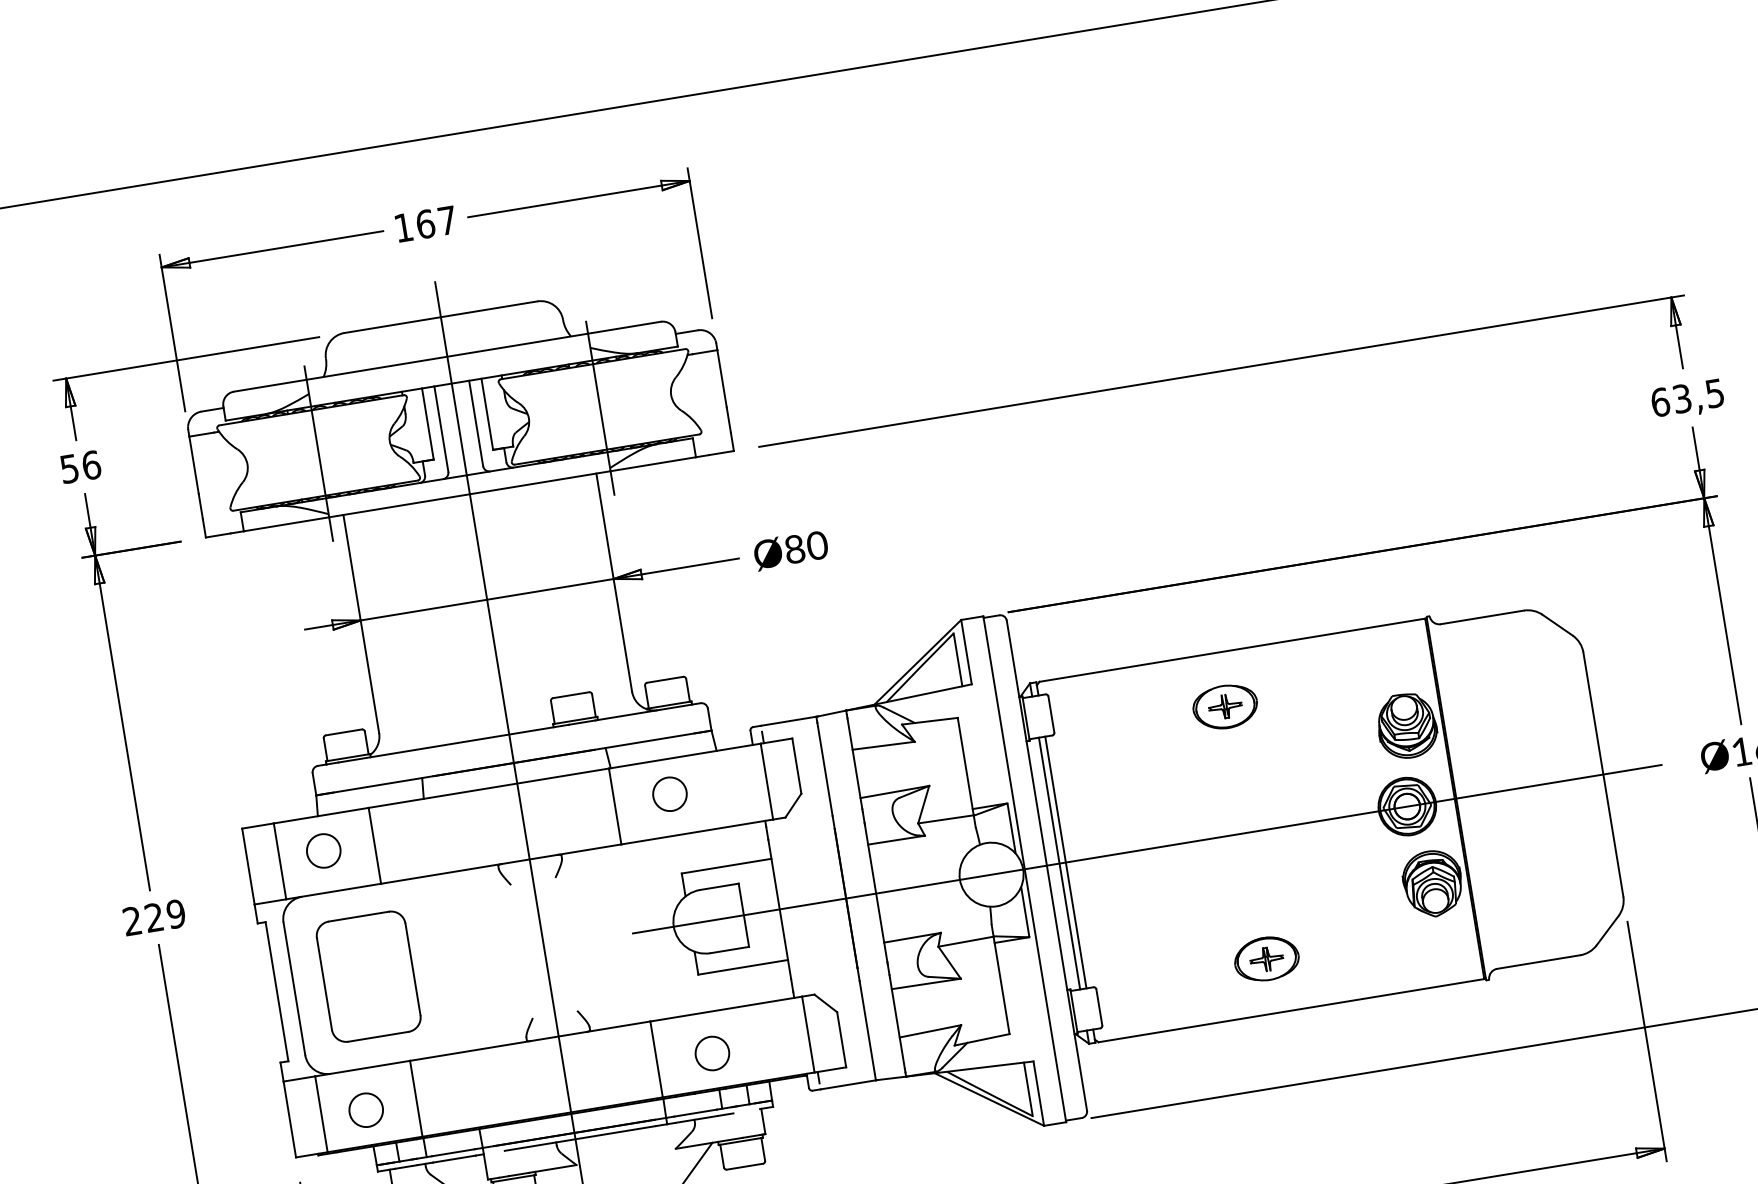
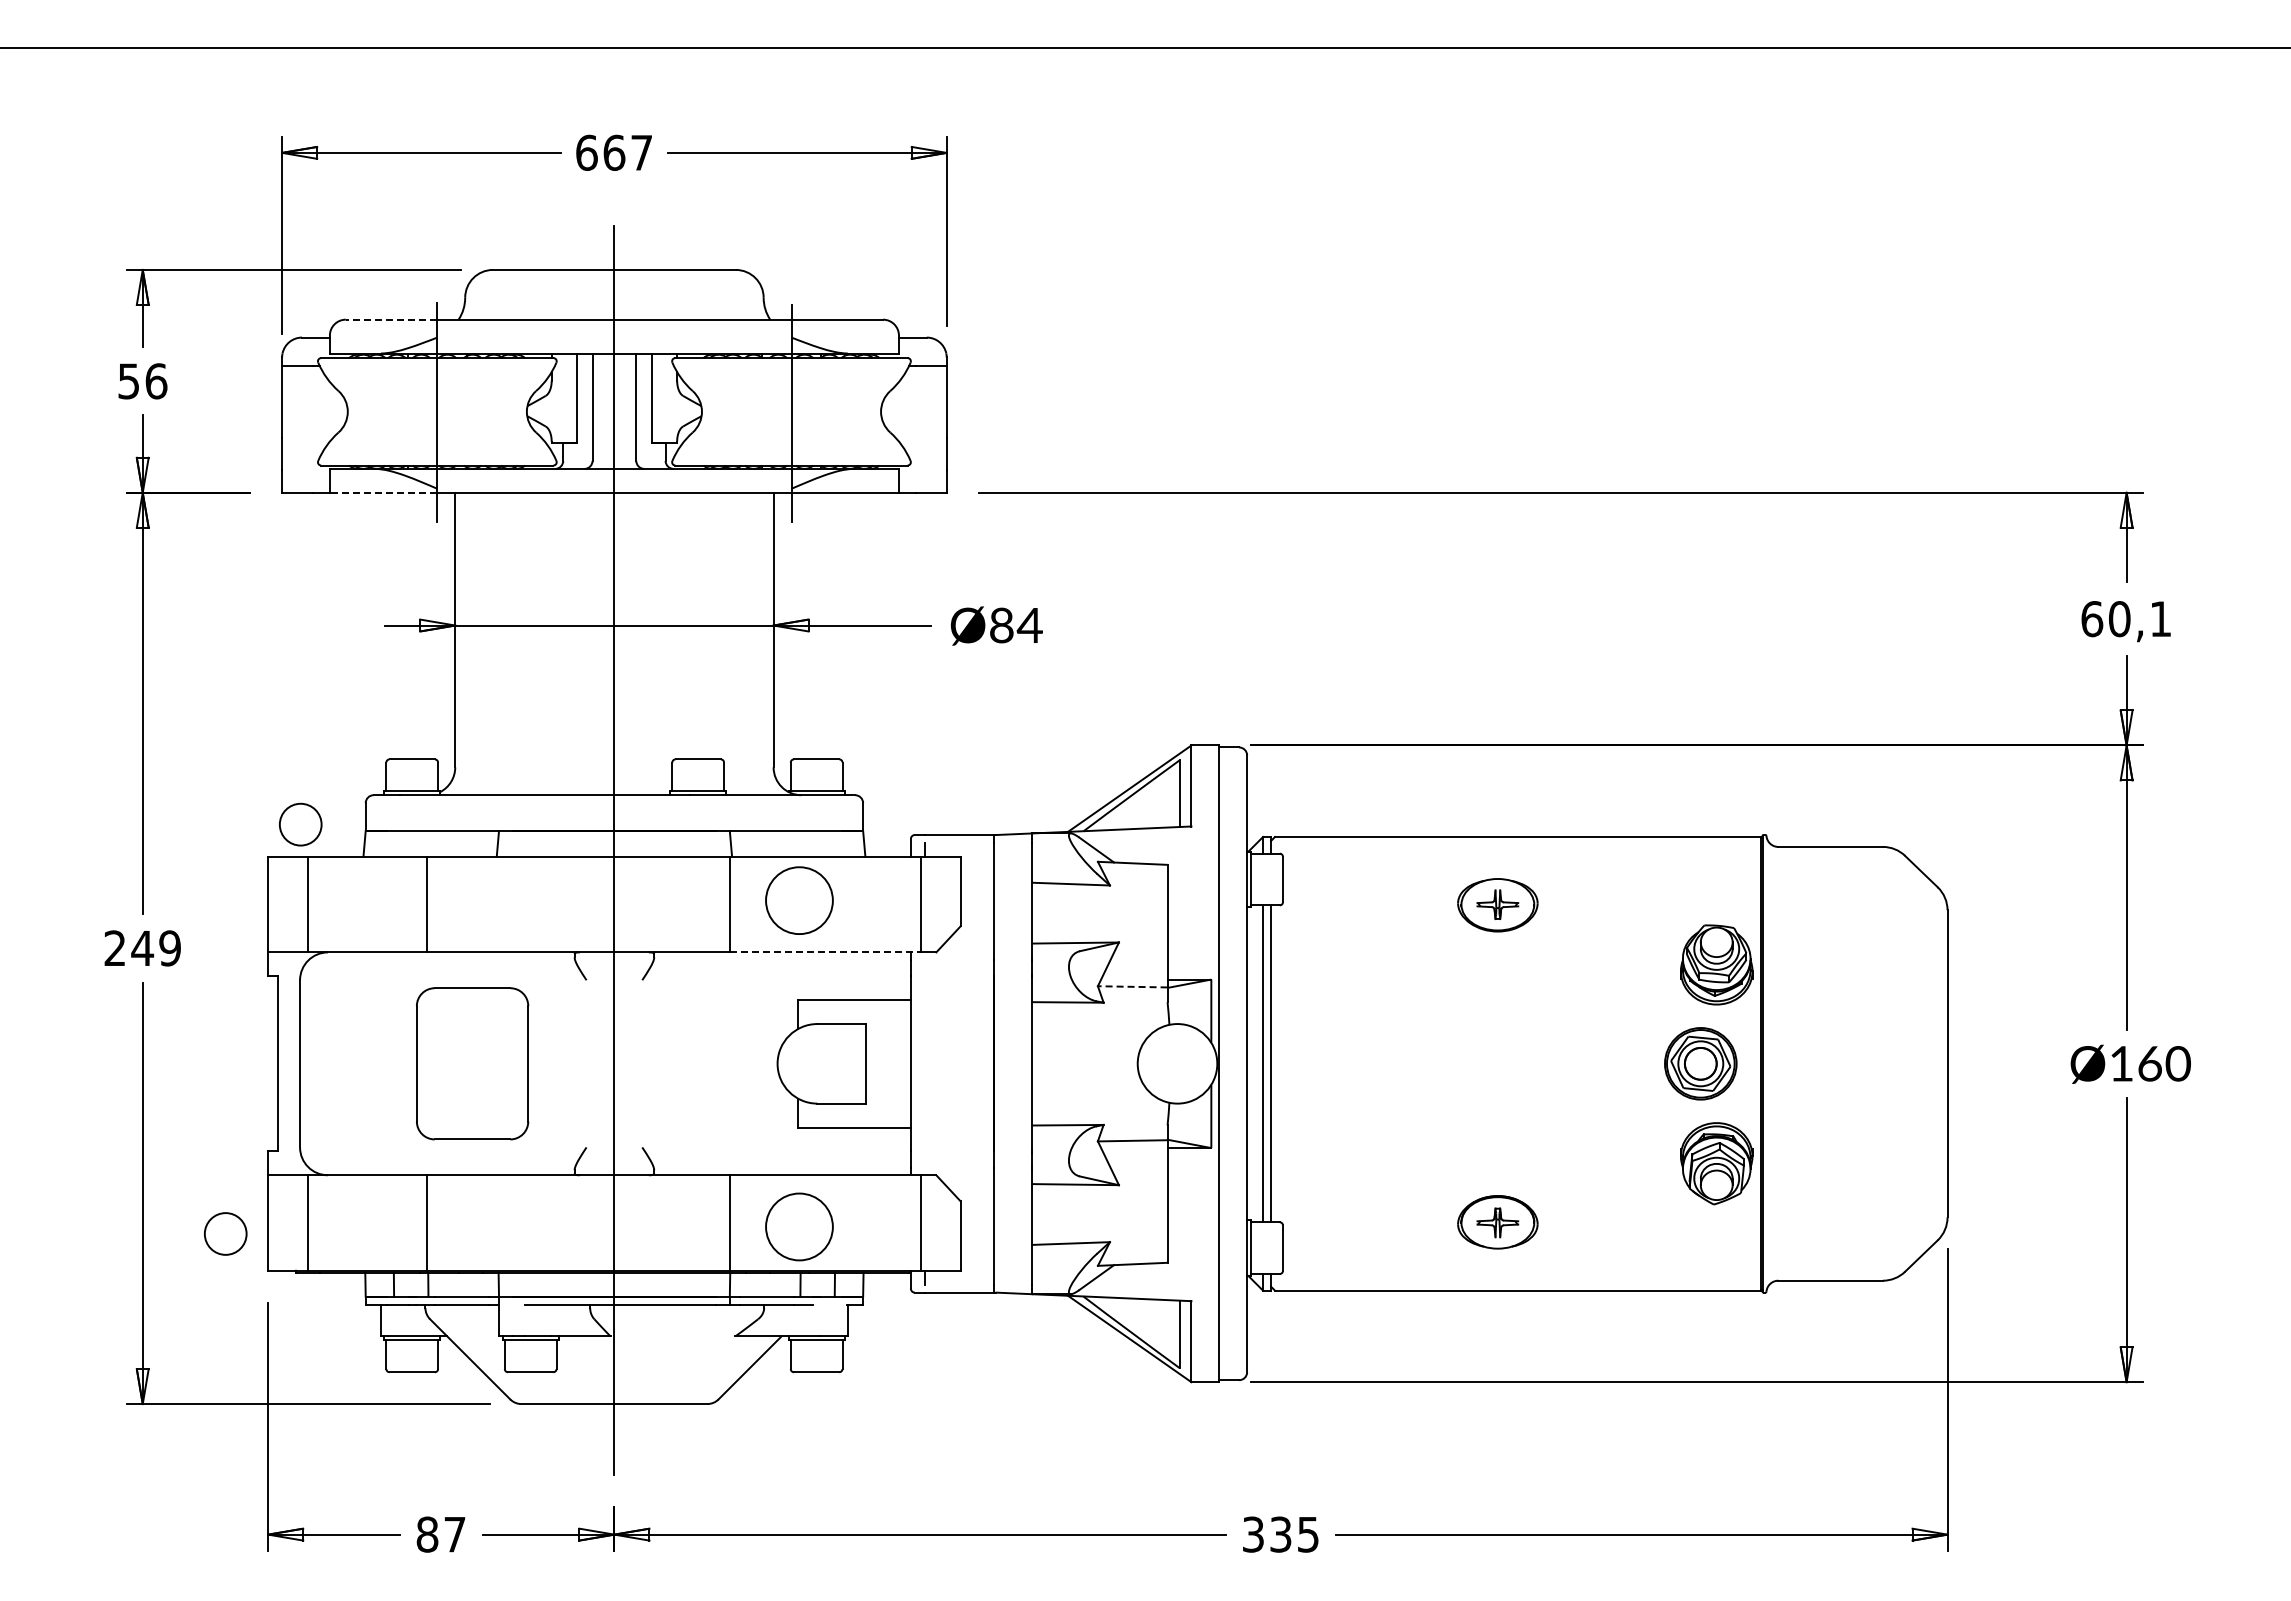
text: (403, 227) -> (586, 152), 167 -> 667
line: (270, 385) -> (391, 319), solid -> dashed
text: (1698, 396) -> (2139, 619), 63,5 -> 60,1
line: (286, 524) -> (383, 492), solid -> dashed
text: (816, 545) -> (1029, 625), Ø80 -> Ø84
circle: (669, 794) -> (799, 900), size x1.6
line: (945, 819) -> (1132, 986), solid -> dashed
line: (697, 832) -> (825, 952), solid -> dashed
line: (1147, 848) -> (1373, 1063), removed
circle: (323, 850) -> (300, 824), moved
text: (154, 916) -> (142, 947), 229 -> 249
part: (368, 976) -> (472, 1063), moved
circle: (712, 1053) -> (799, 1226), size x1.6
circle: (365, 1109) -> (225, 1233), moved

